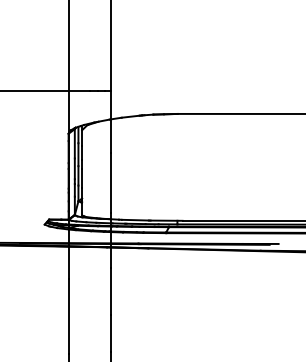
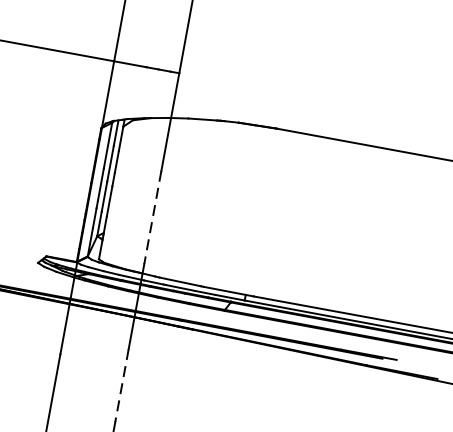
line: (110, 183) -> (152, 217), solid -> dashed
line: (110, 291) -> (121, 385), solid -> dashed

